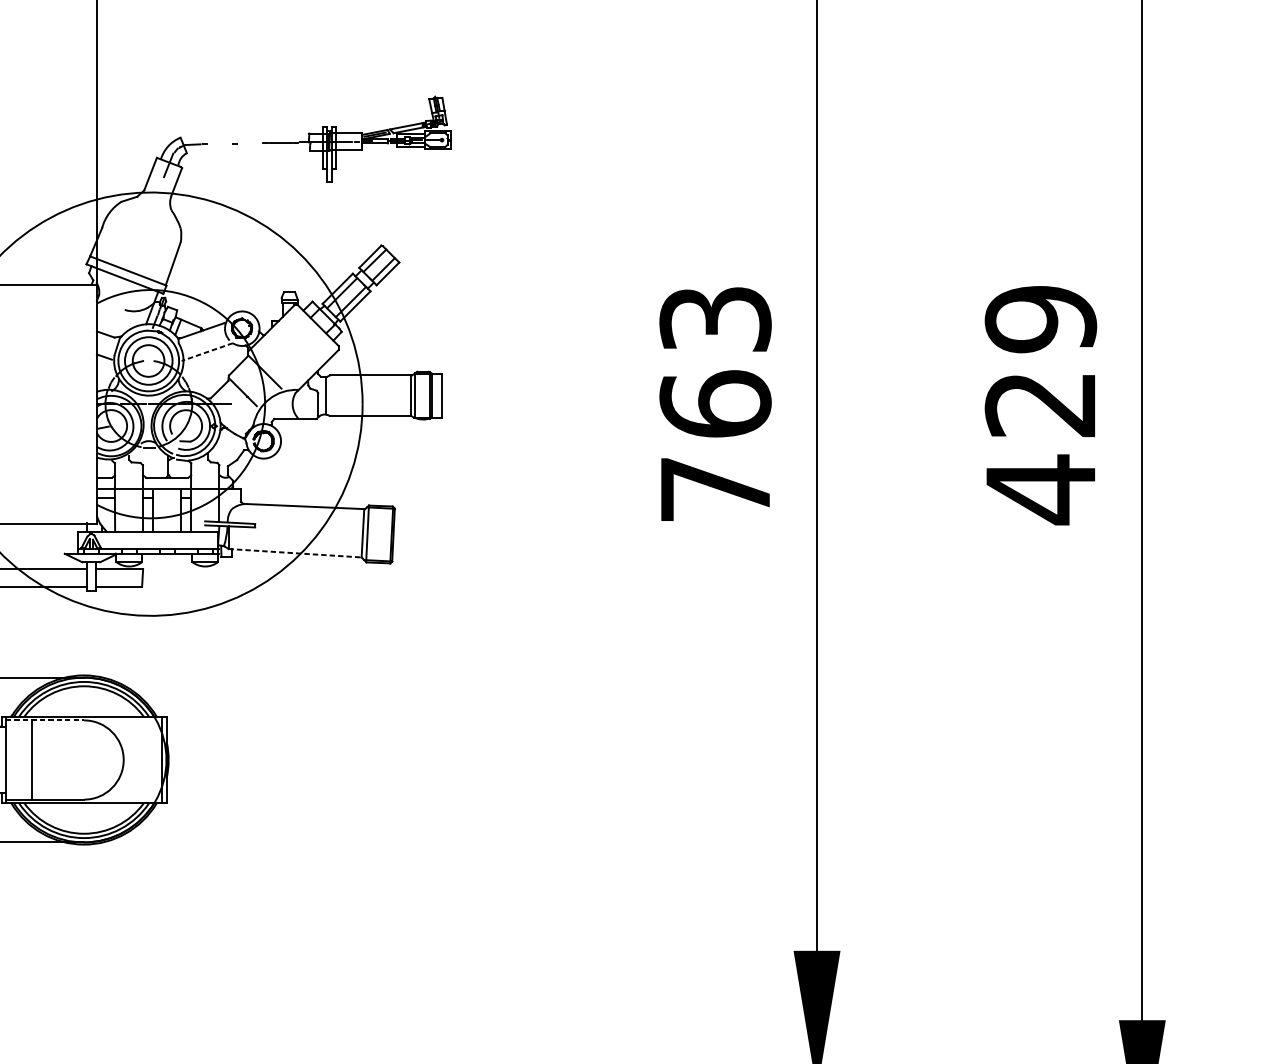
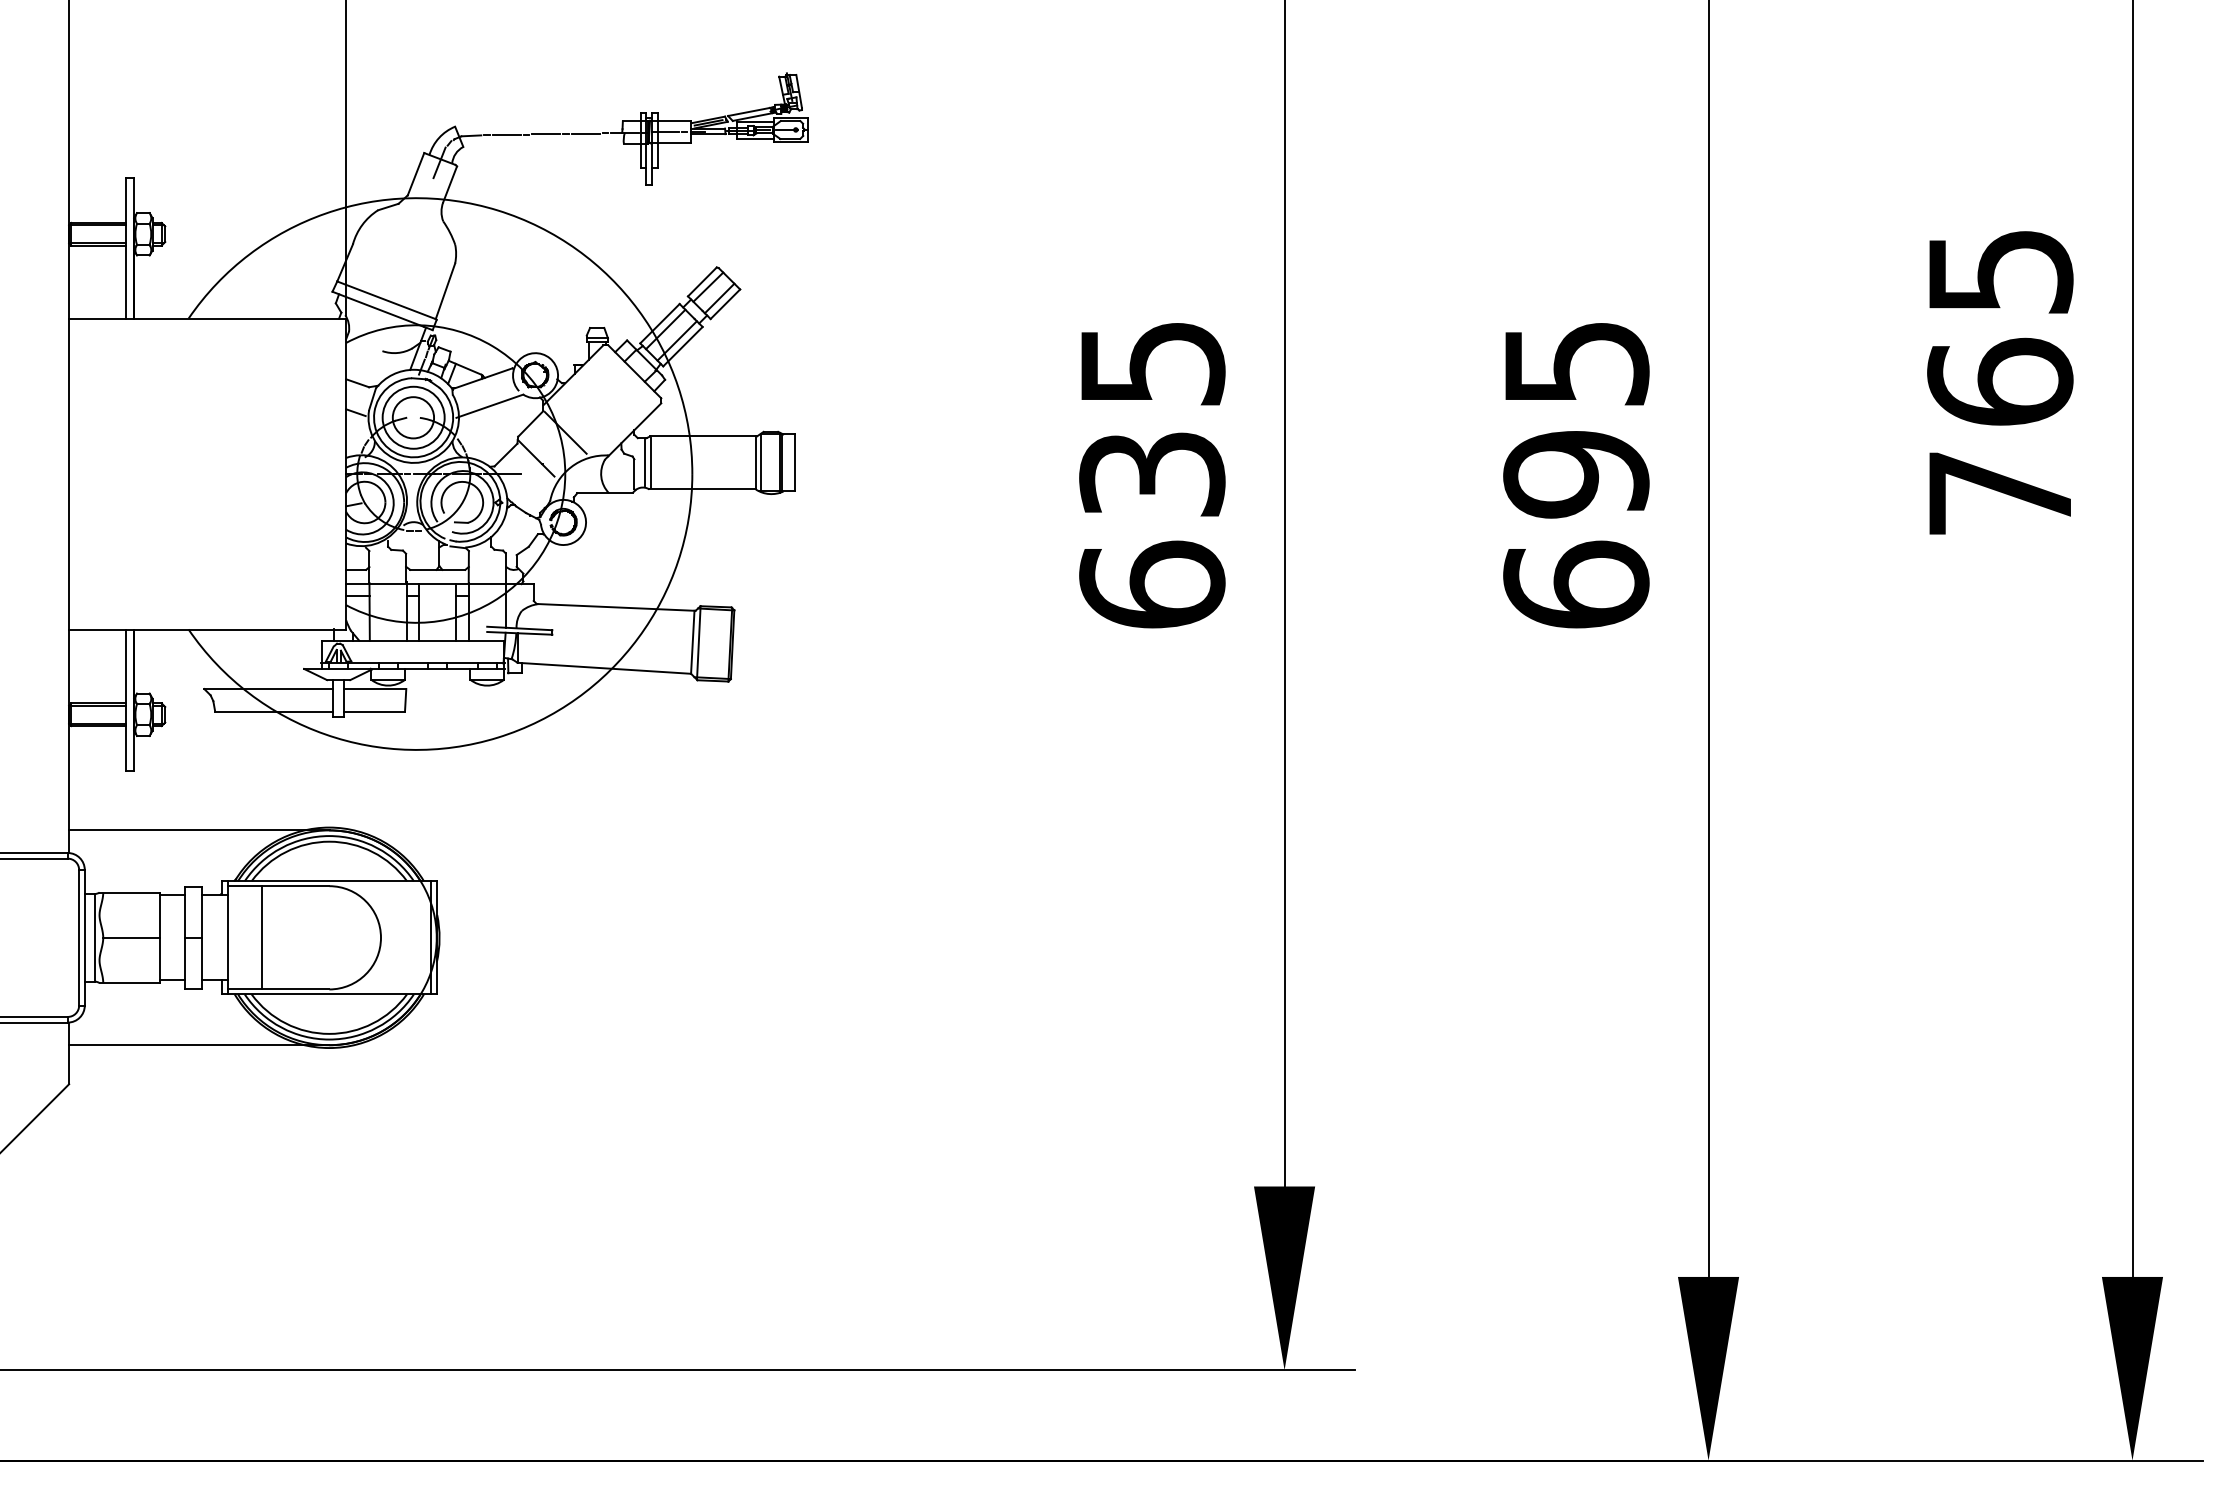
line: (220, 143) -> (506, 134), added
line: (250, 143) -> (546, 134), added
line: (206, 352) -> (489, 406), dashed -> solid
line: (331, 395) -> (651, 462), added
text: (715, 404) -> (1152, 474), 763 -> 635
text: (1041, 406) -> (1576, 476), 429 -> 695
line: (295, 553) -> (604, 668), dashed -> solid
line: (45, 720) -> (278, 886), dashed -> solid

